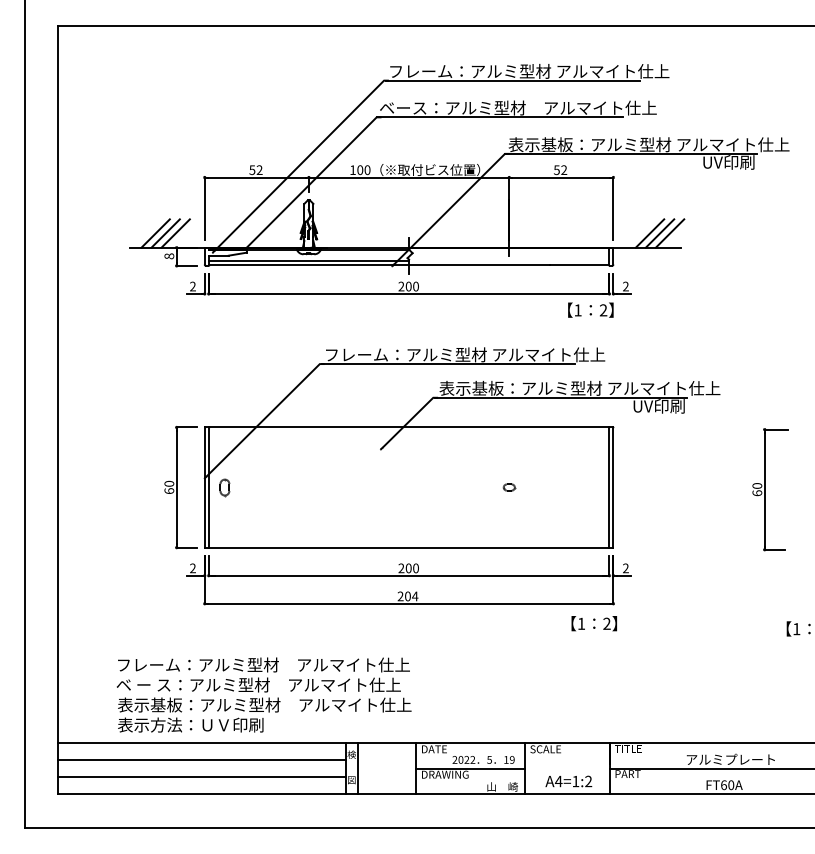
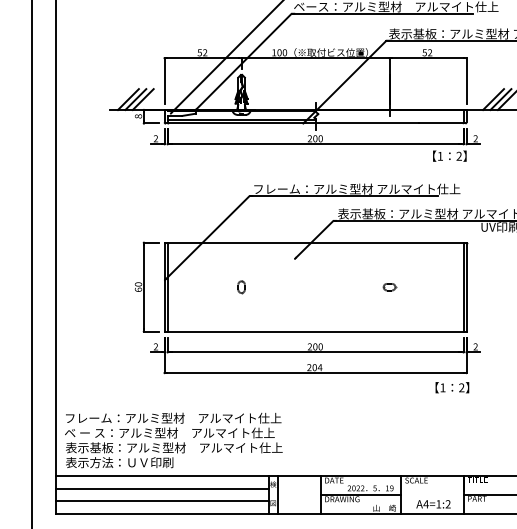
part: (224, 487) -> (241, 287), moved
part: (509, 487) -> (389, 287), size x1.43
text: (264, 694) -> (174, 440), moved

